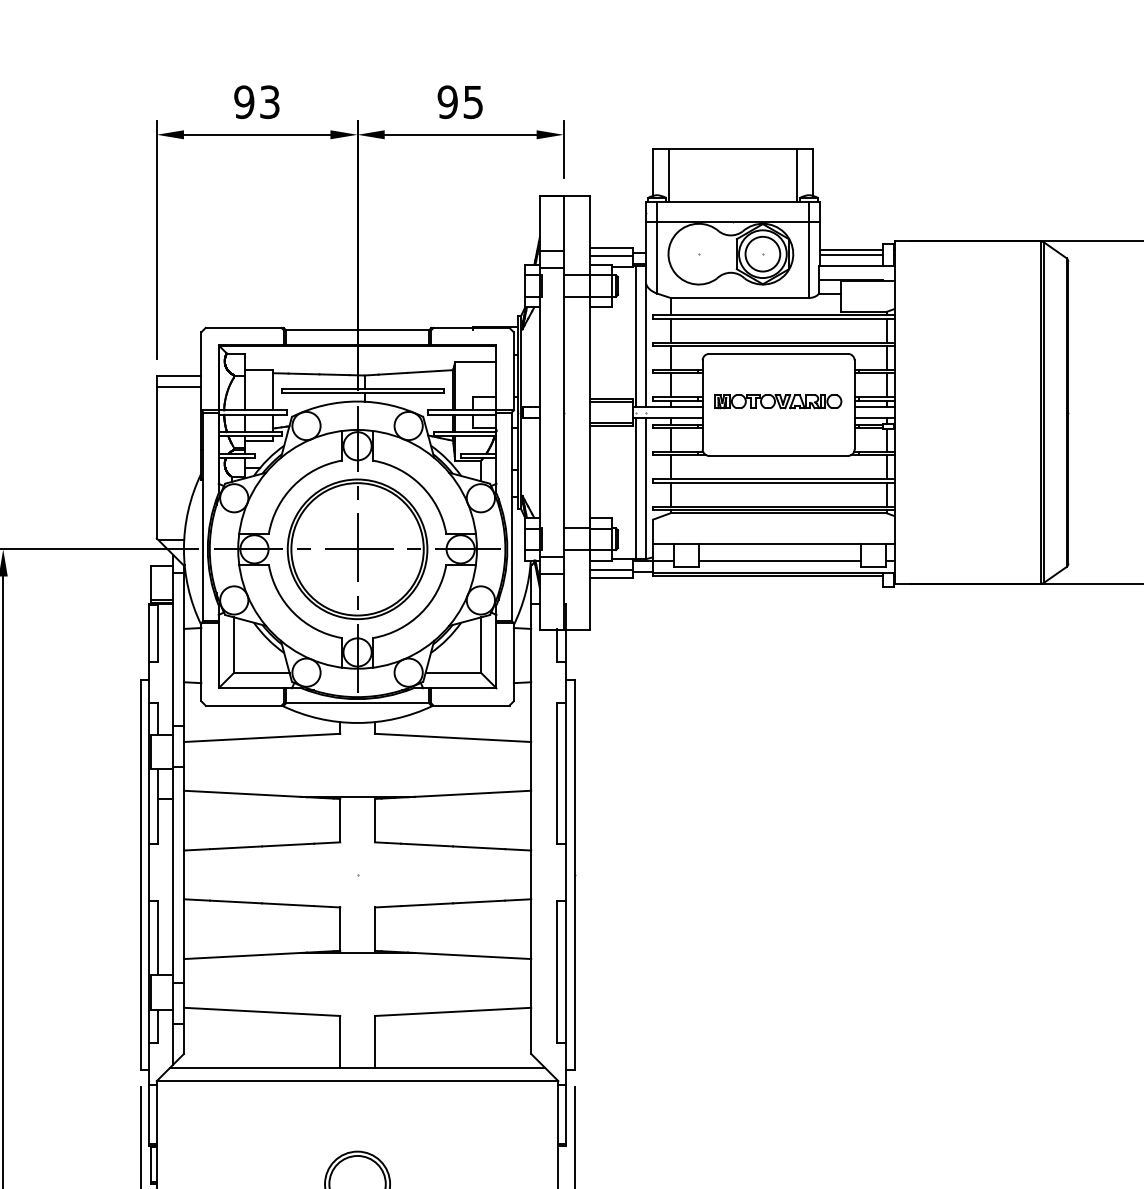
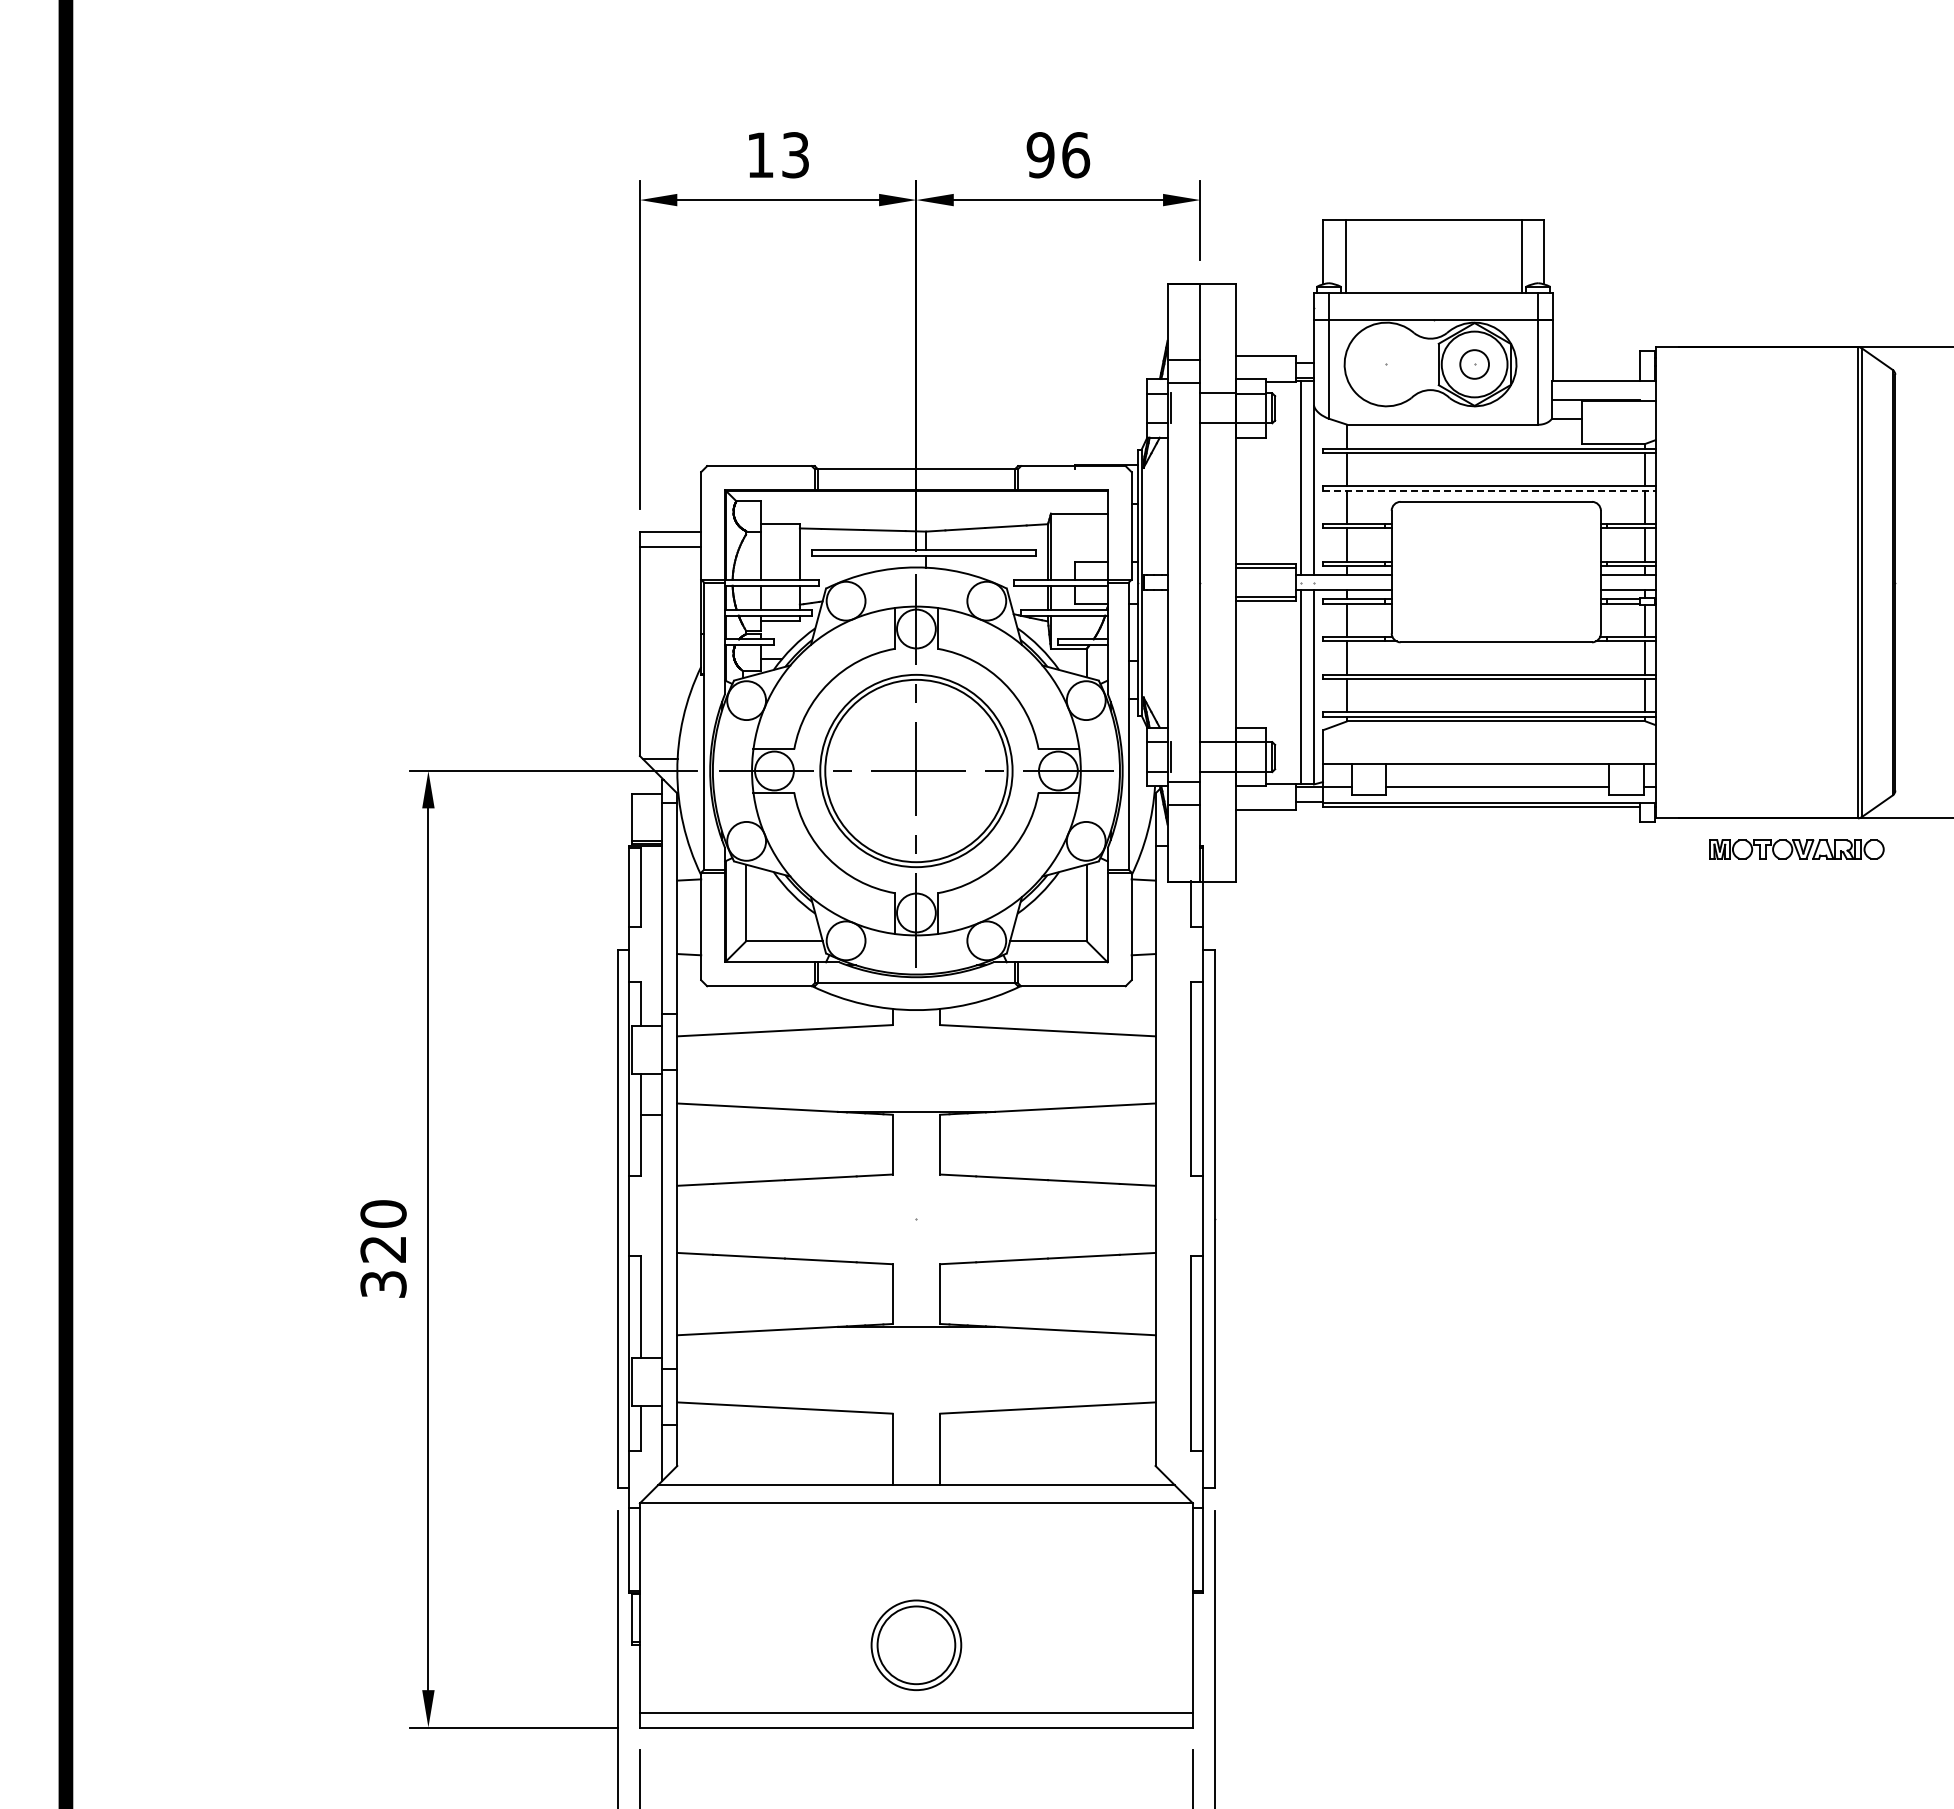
text: (244, 102) -> (760, 155), 93 -> 13
text: (473, 102) -> (1076, 155), 95 -> 96
line: (851, 249) -> (1596, 358), removed
circle: (762, 254) -> (1474, 364), size x0.6
line: (851, 254) -> (1596, 365), removed
line: (611, 255) -> (1266, 366), removed
line: (773, 345) -> (1489, 490), solid -> dashed
part: (778, 401) -> (1796, 849), moved
line: (611, 569) -> (1266, 798), removed

